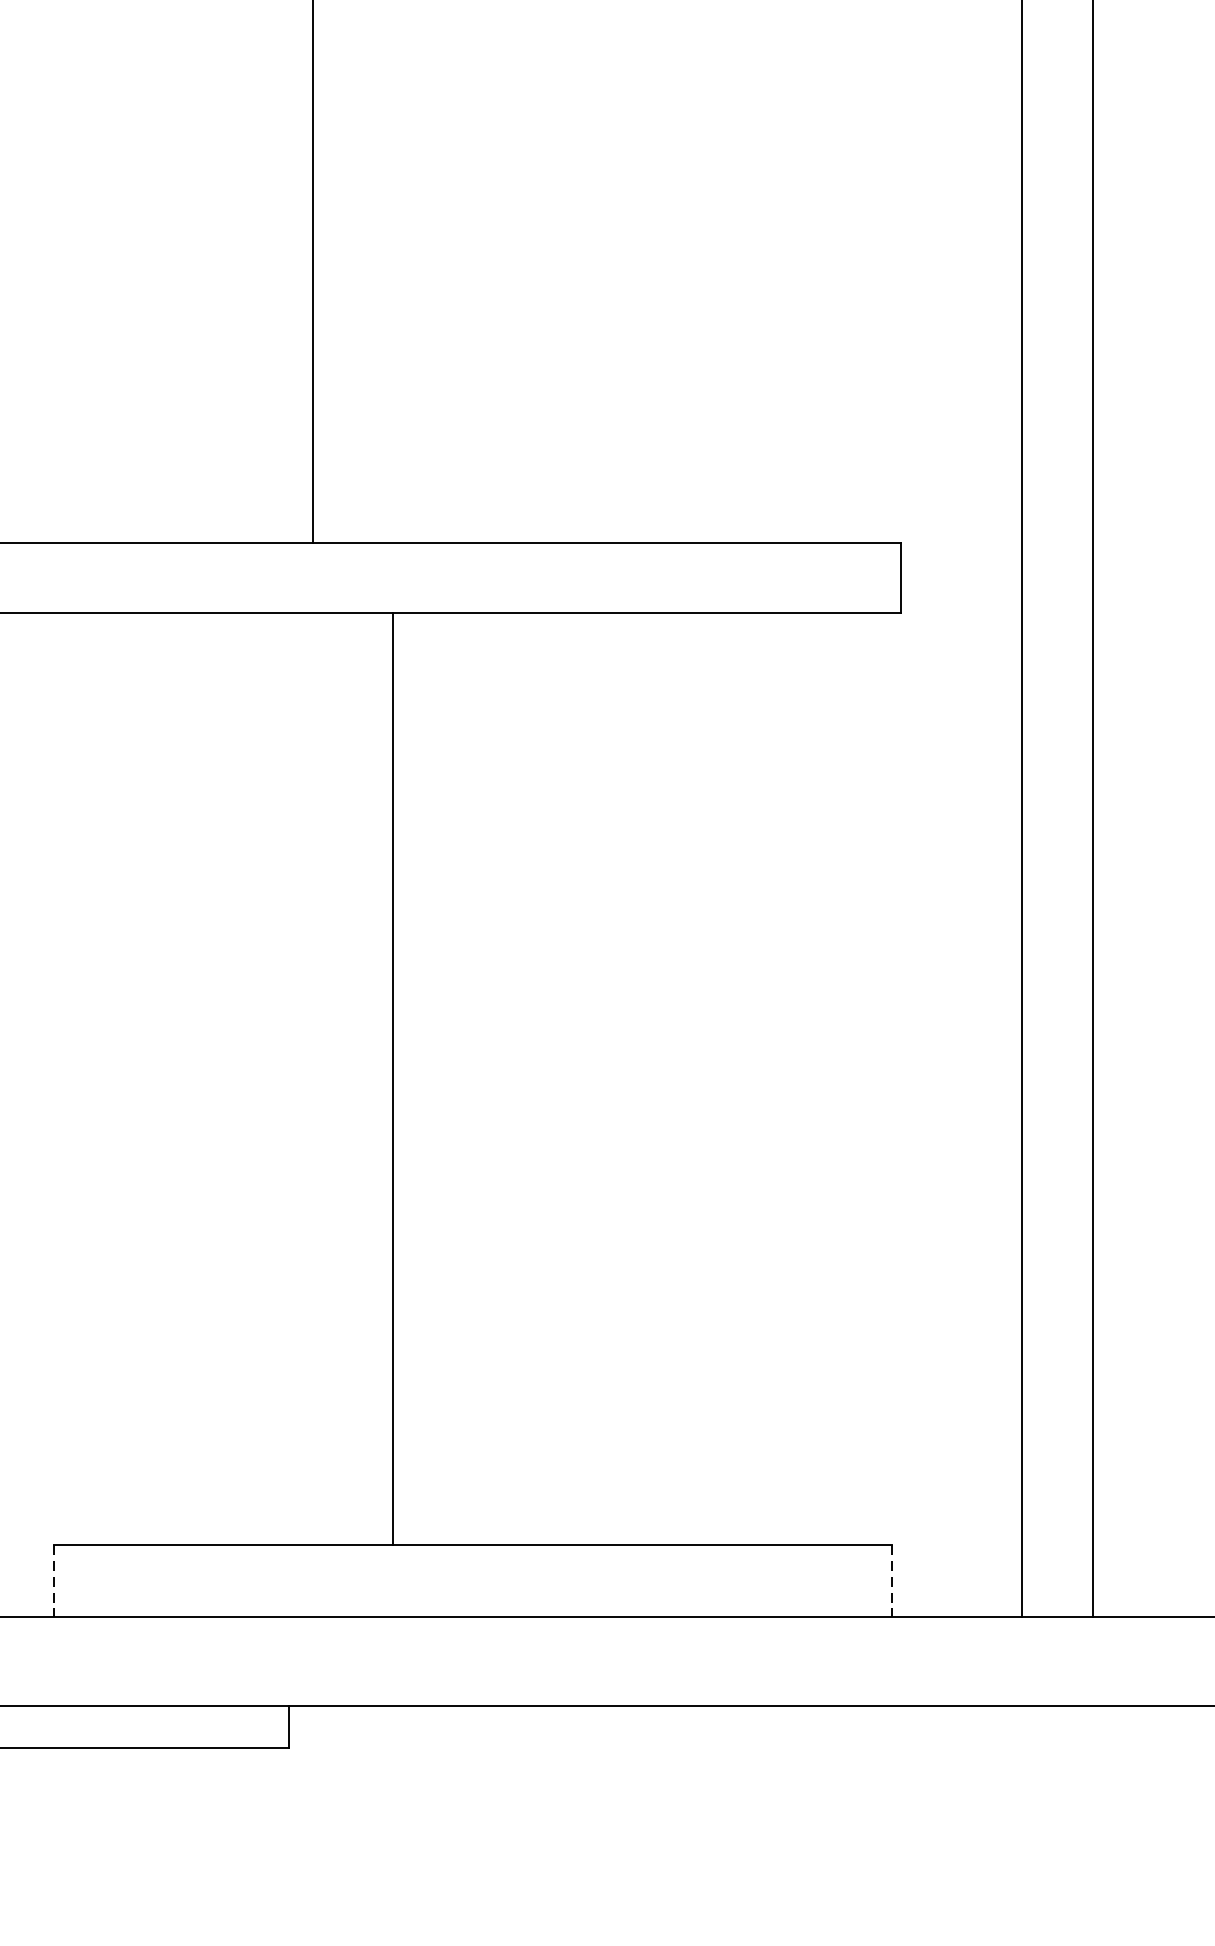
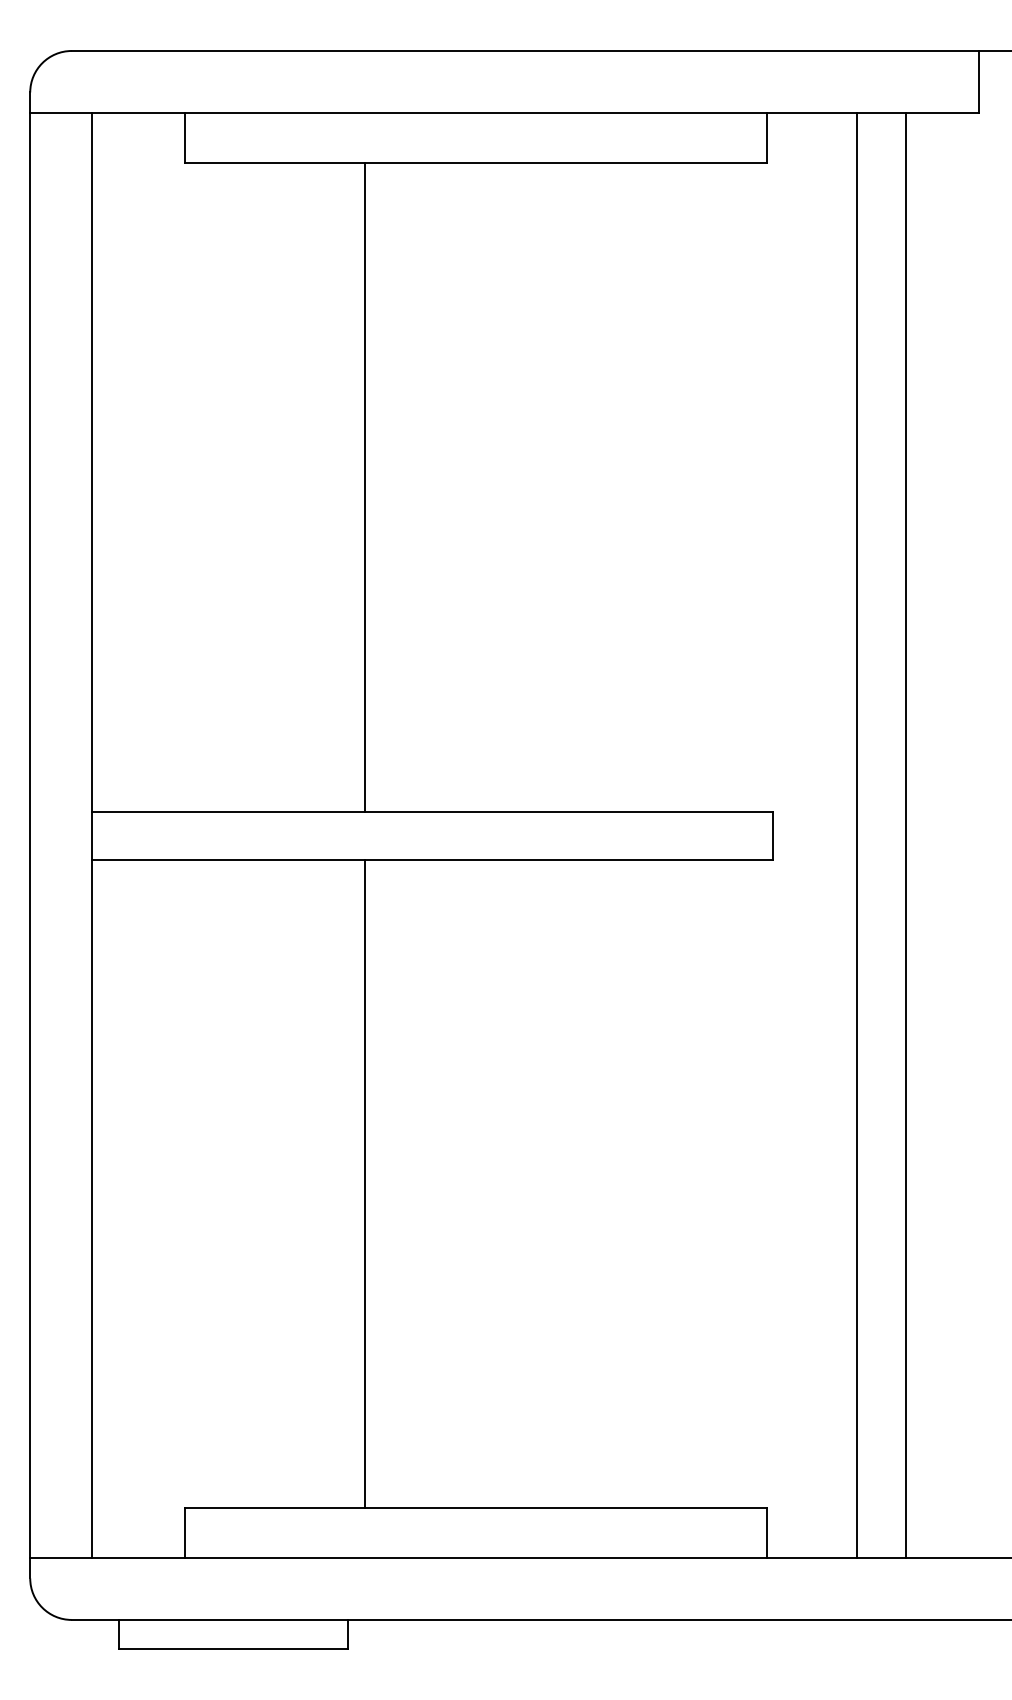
line: (391, 1077) -> (364, 1183), moved
line: (55, 1580) -> (185, 1532), dashed -> solid
line: (891, 1580) -> (766, 1532), dashed -> solid

